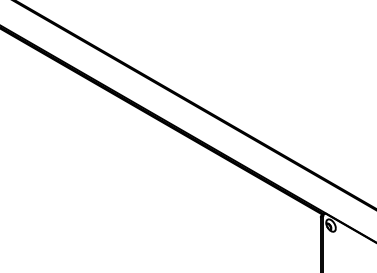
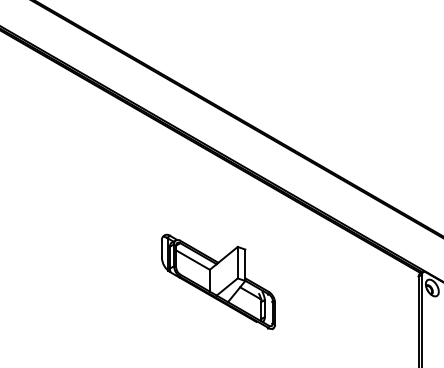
part: (172, 220) -> (217, 281), added

